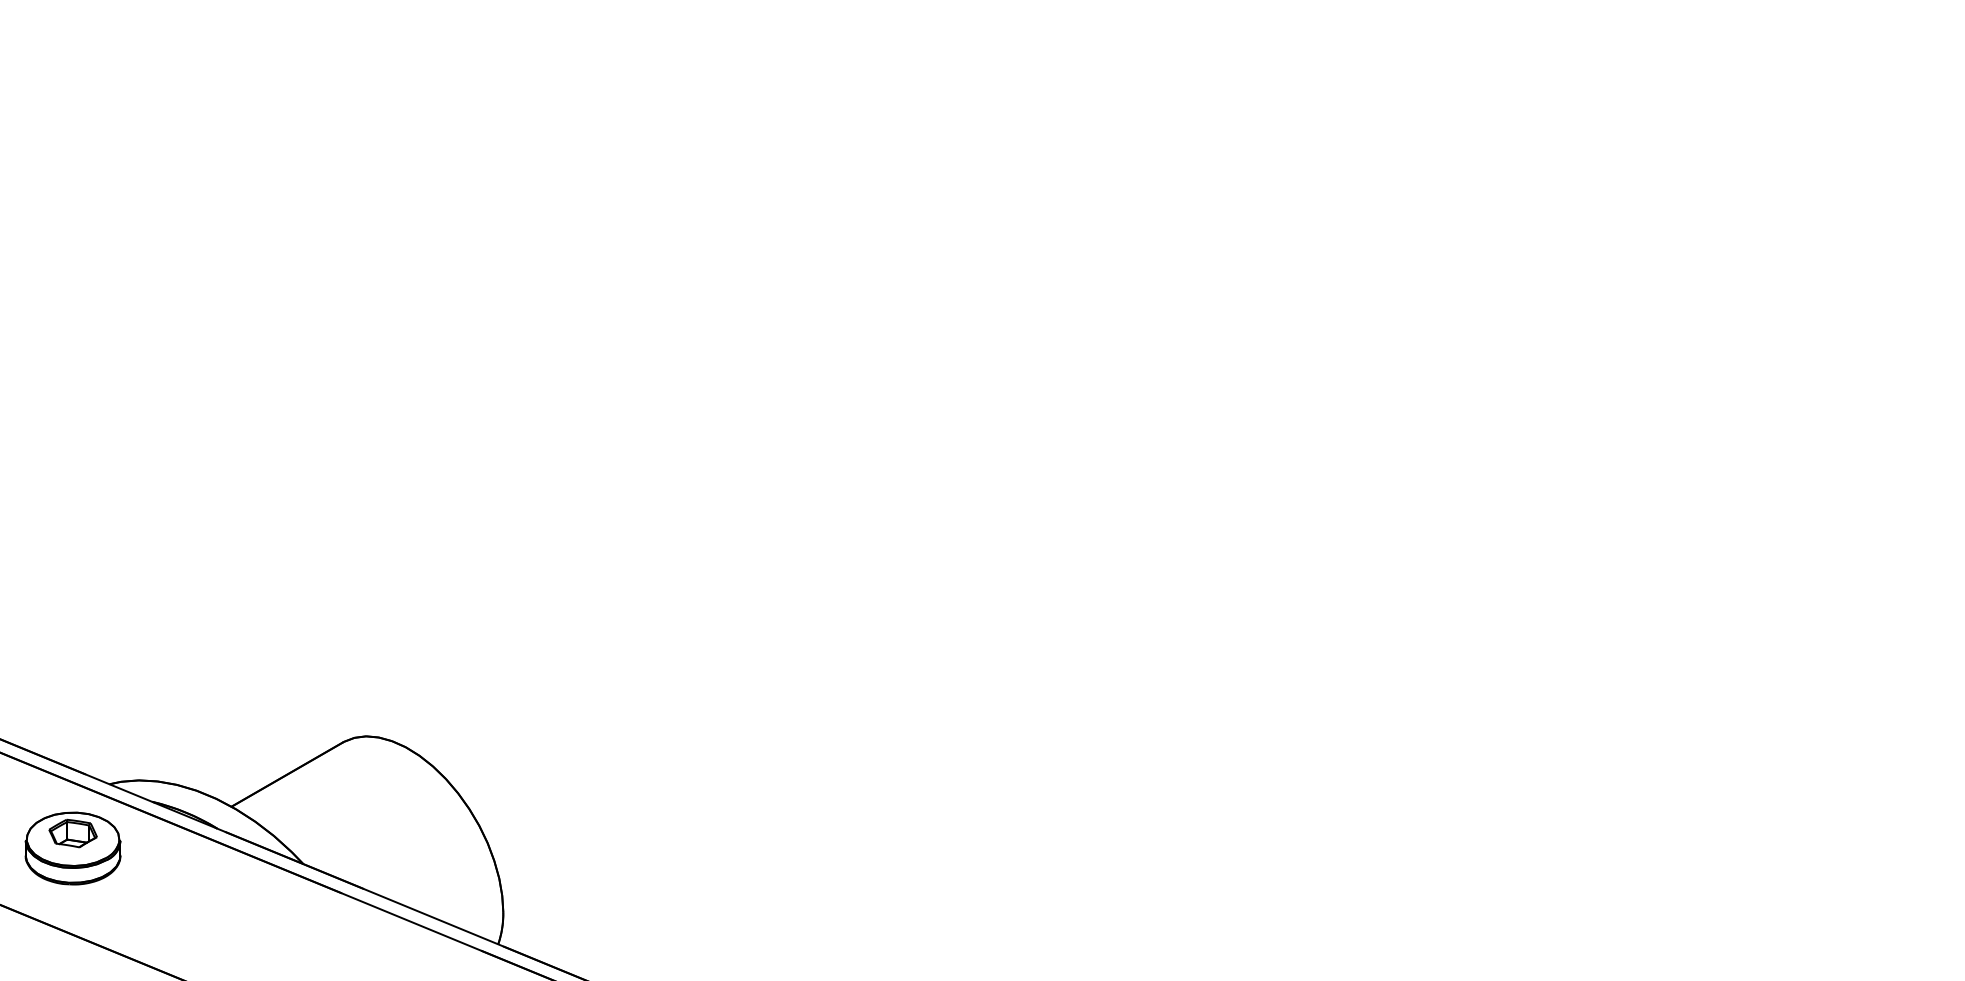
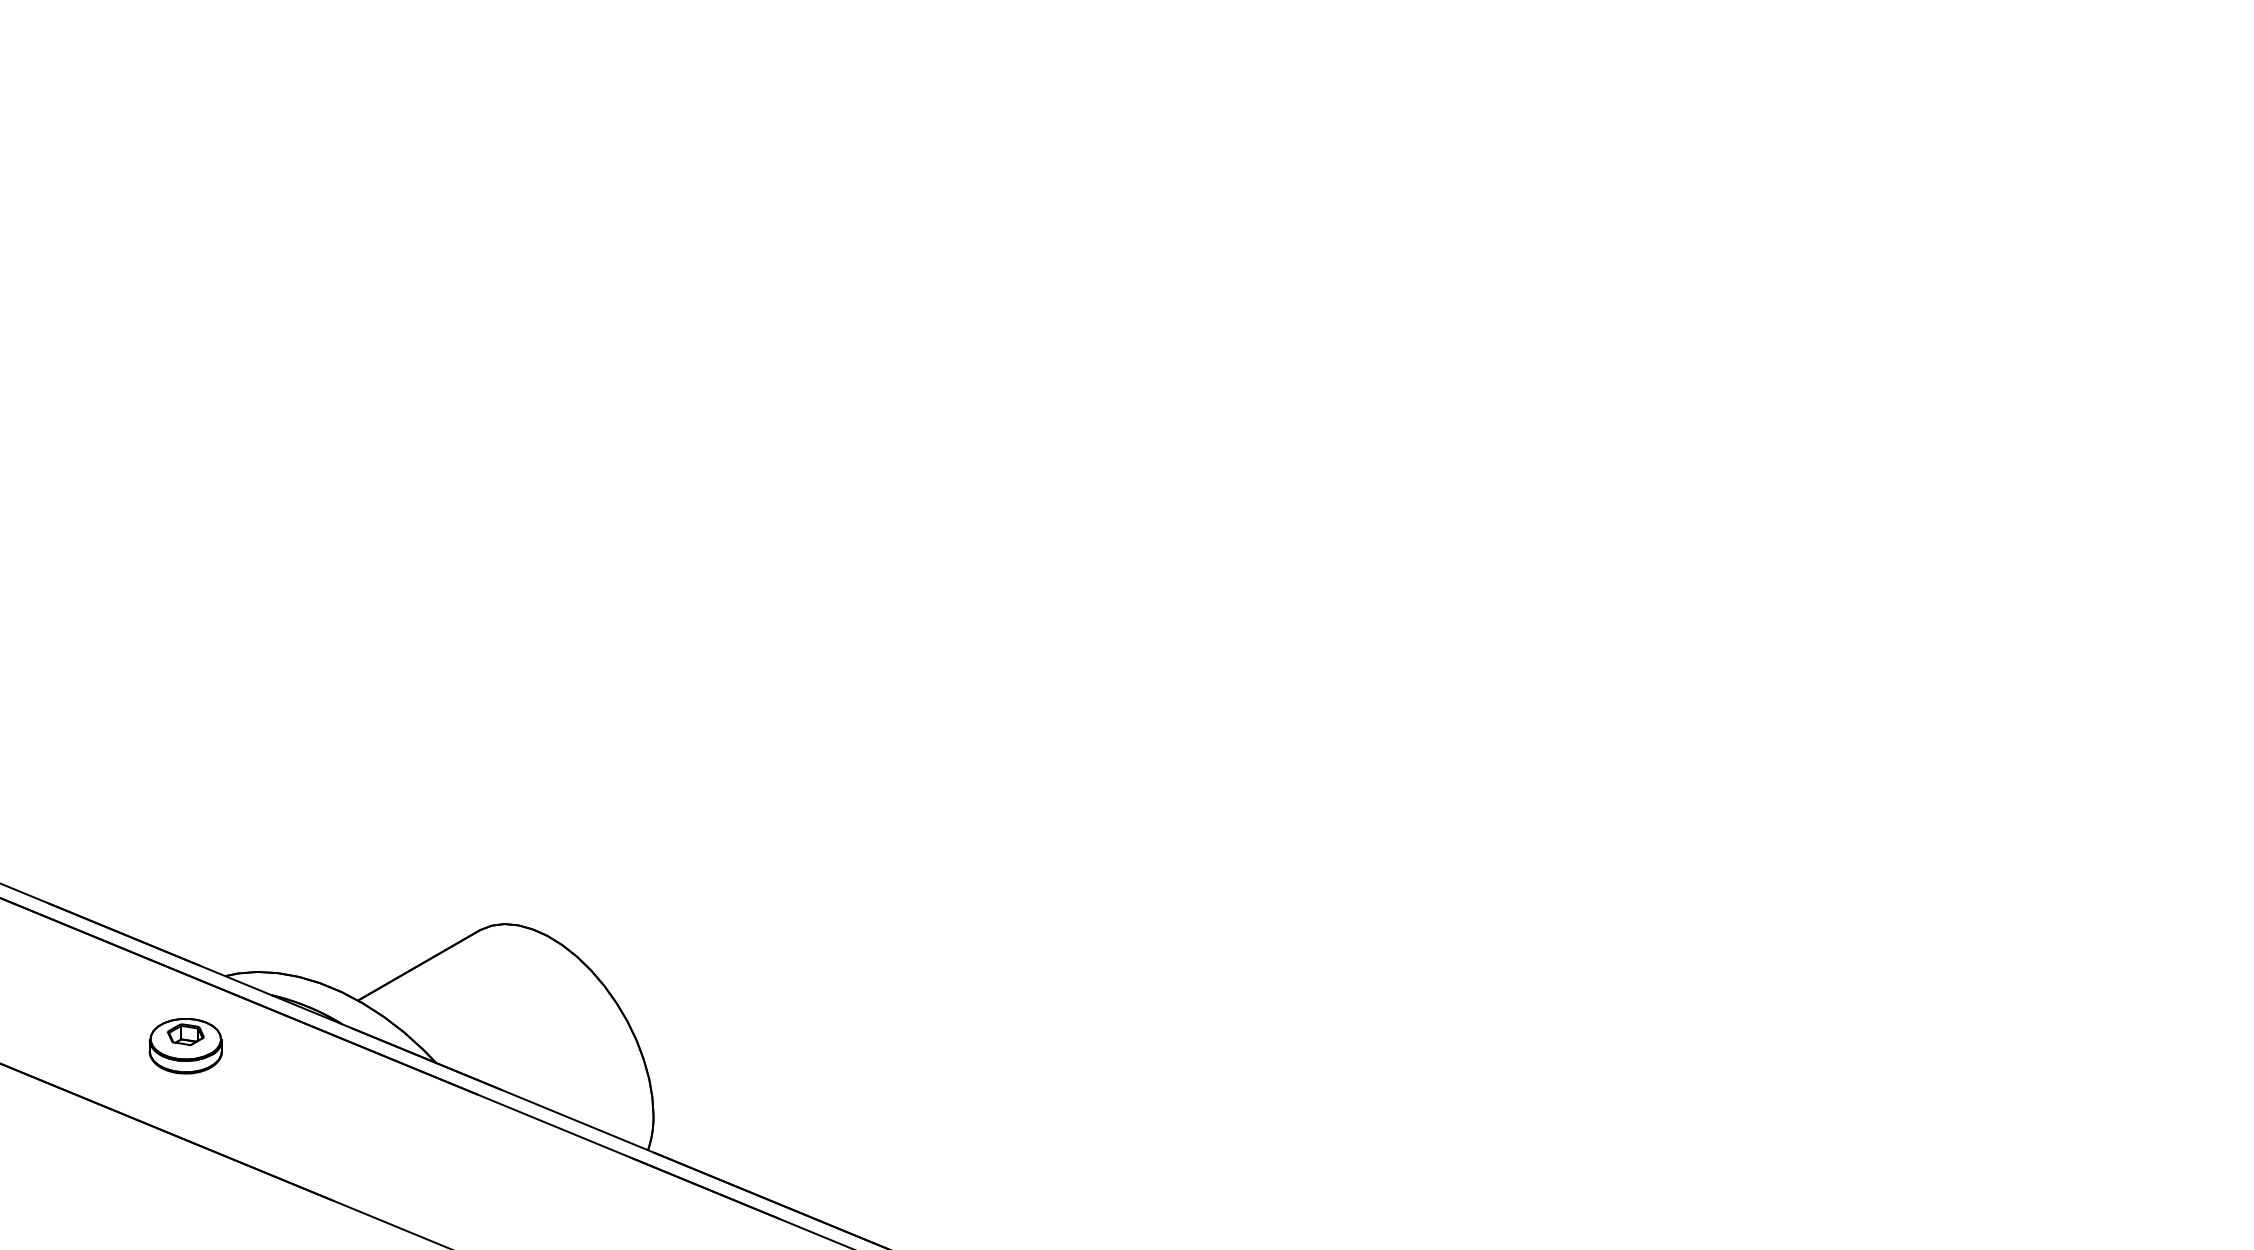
part: (72, 848) -> (185, 1046), size x0.7

